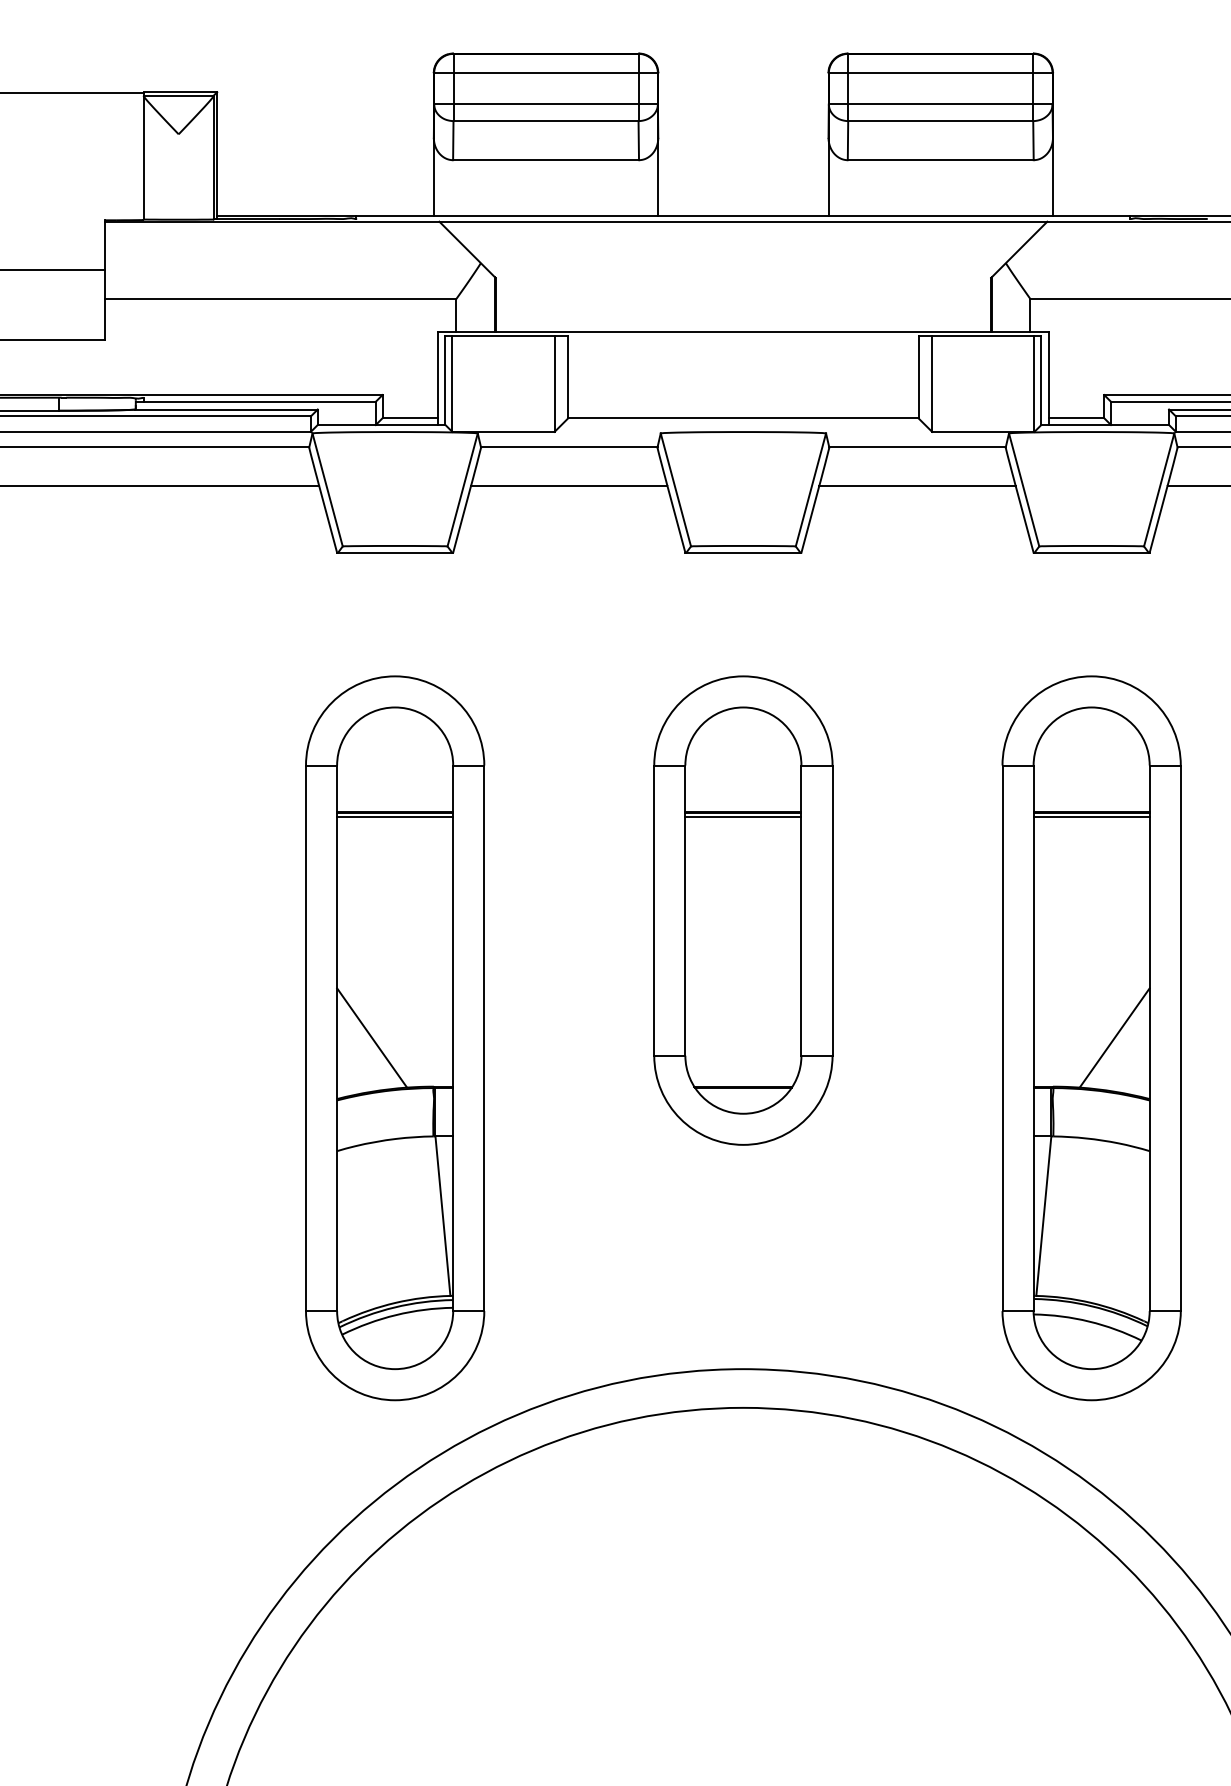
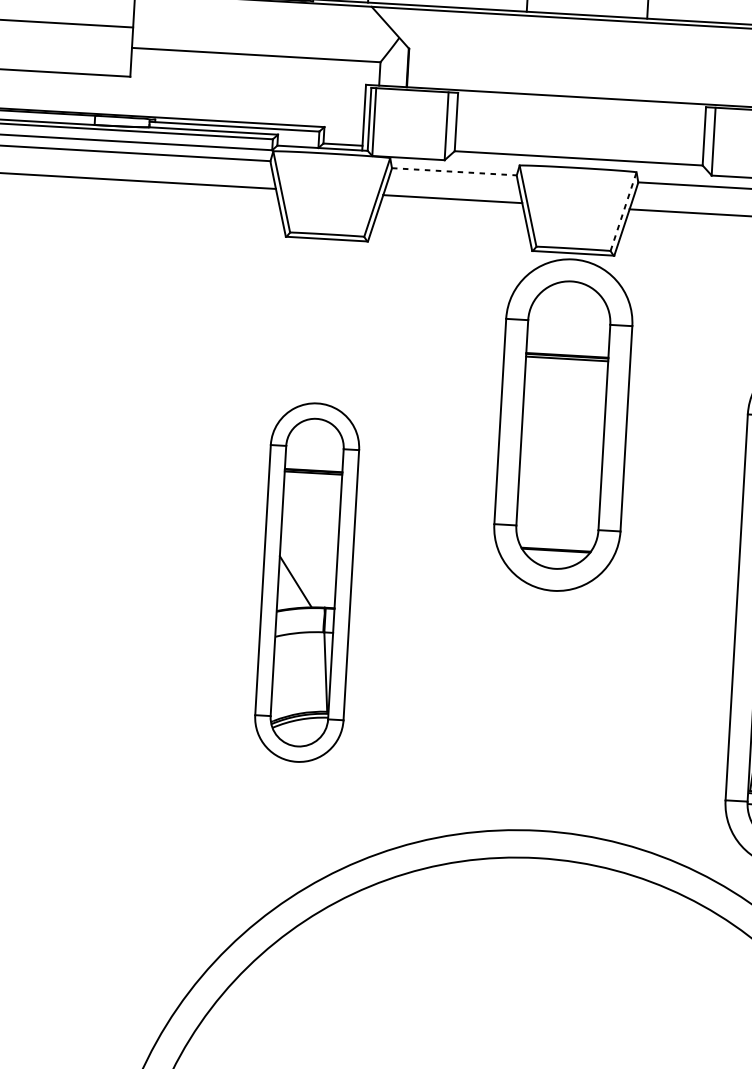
line: (569, 447) -> (454, 171), solid -> dashed
line: (811, 489) -> (623, 211), solid -> dashed
part: (743, 910) -> (563, 425), moved
part: (395, 1038) -> (307, 582), size x0.7

